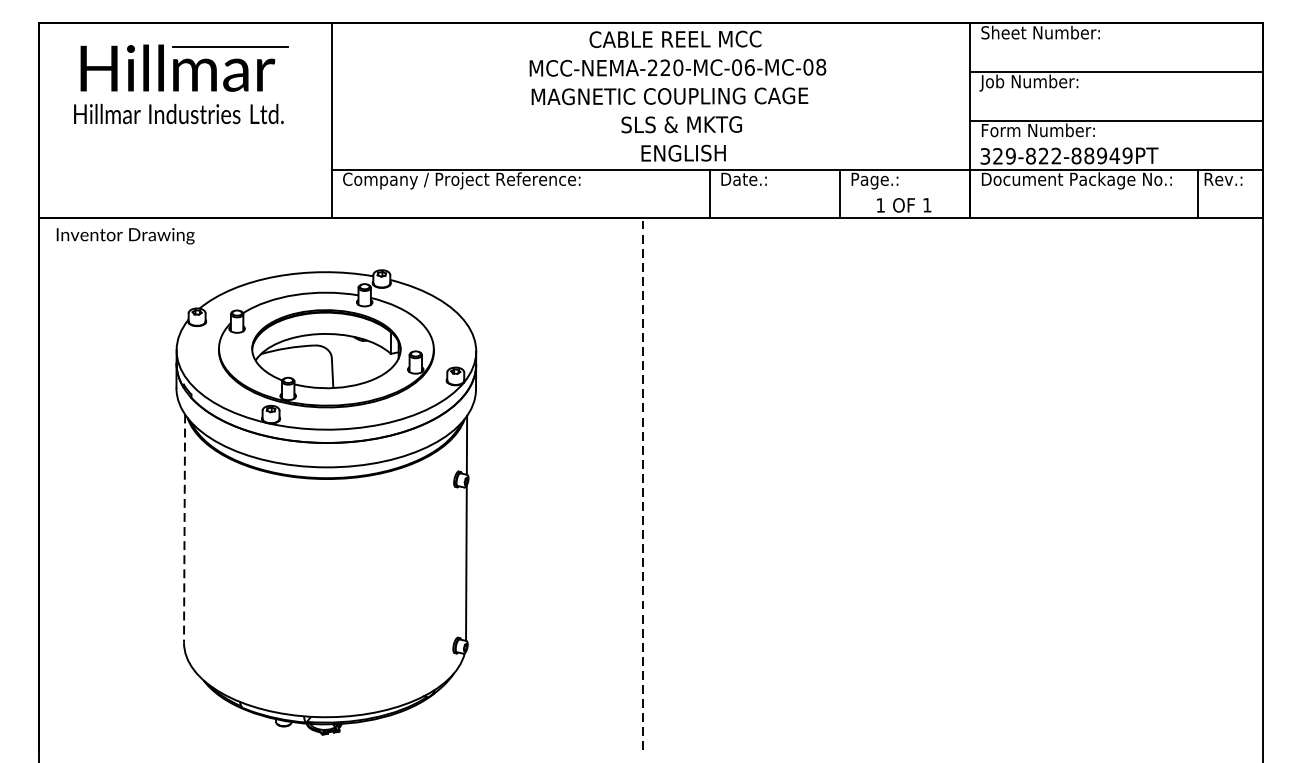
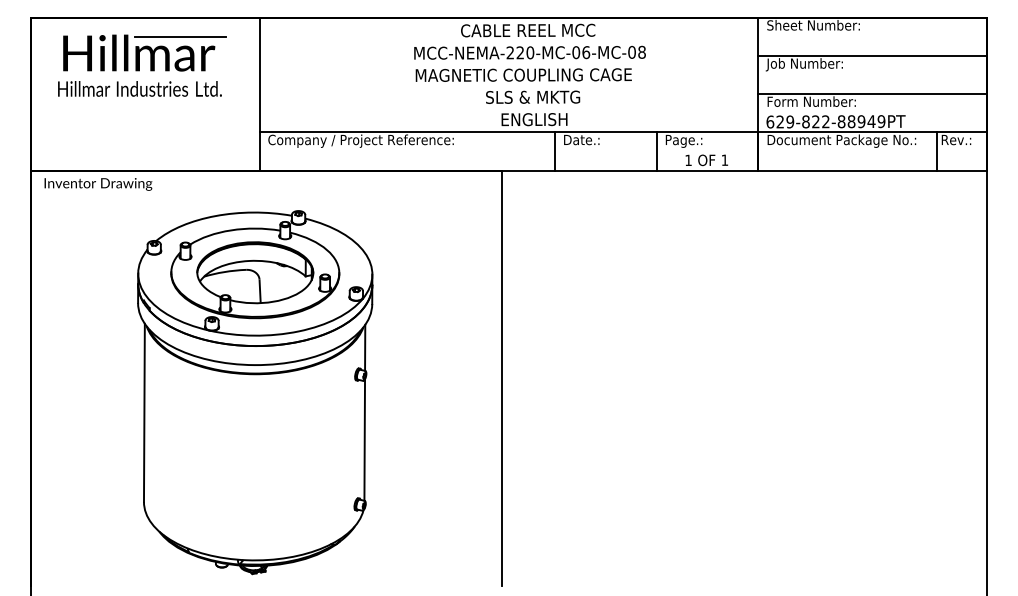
text: (985, 155) -> (770, 121), 329-822-88949PT -> 629-822-88949PT
line: (642, 484) -> (502, 378), dashed -> solid
line: (184, 529) -> (144, 413), dashed -> solid

